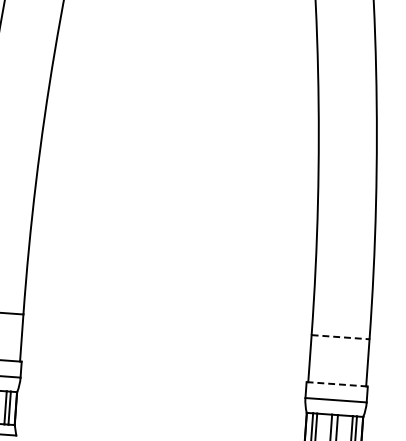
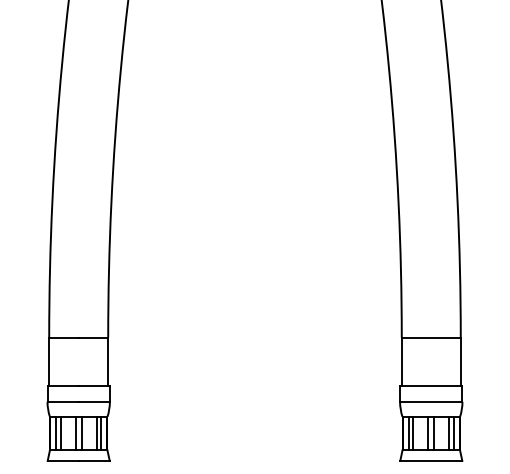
line: (340, 337) -> (431, 337), dashed -> solid
line: (337, 384) -> (431, 385), dashed -> solid

